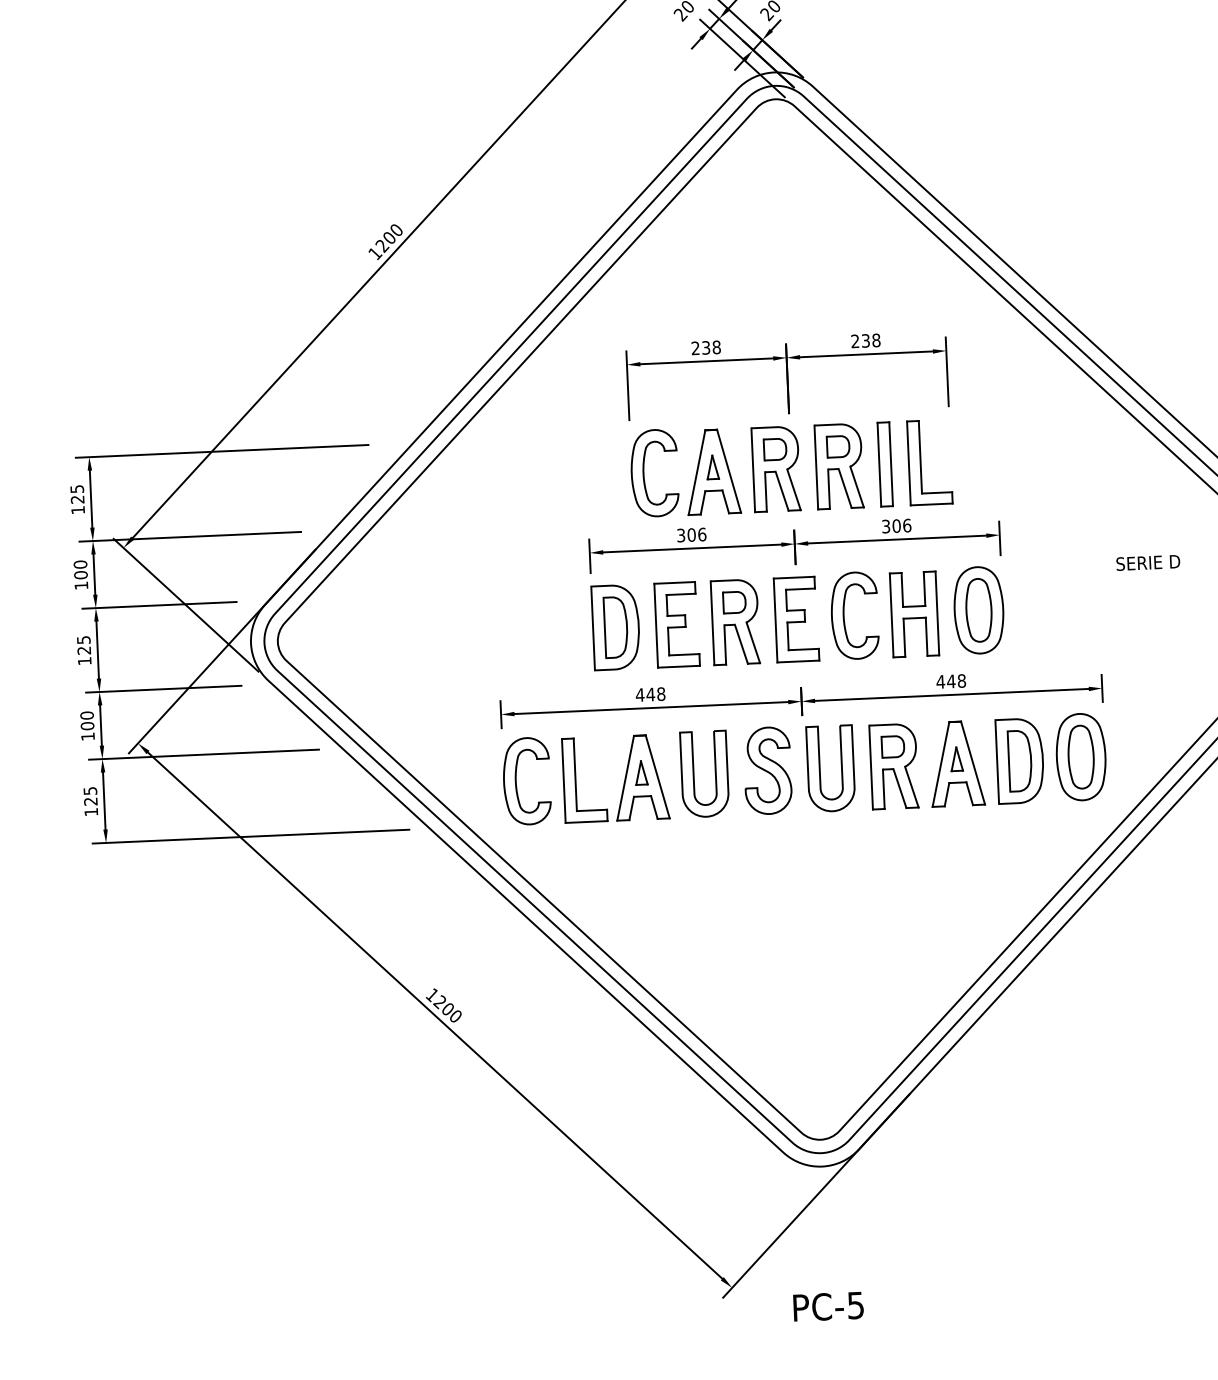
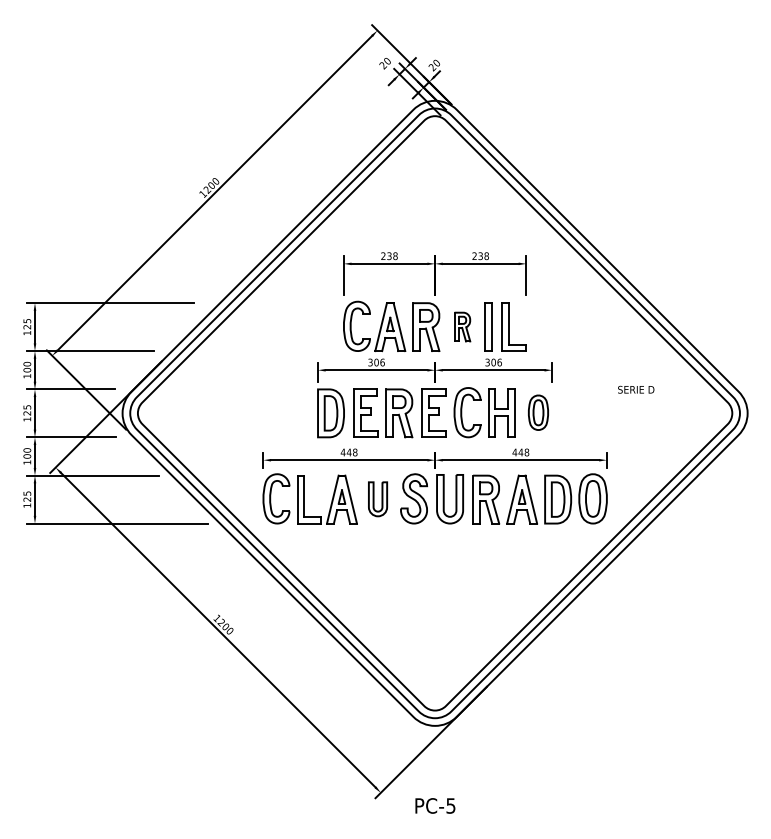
part: (839, 465) -> (462, 326), size x0.6
part: (978, 610) -> (538, 412), size x0.7
part: (703, 774) -> (377, 499), size x0.7

